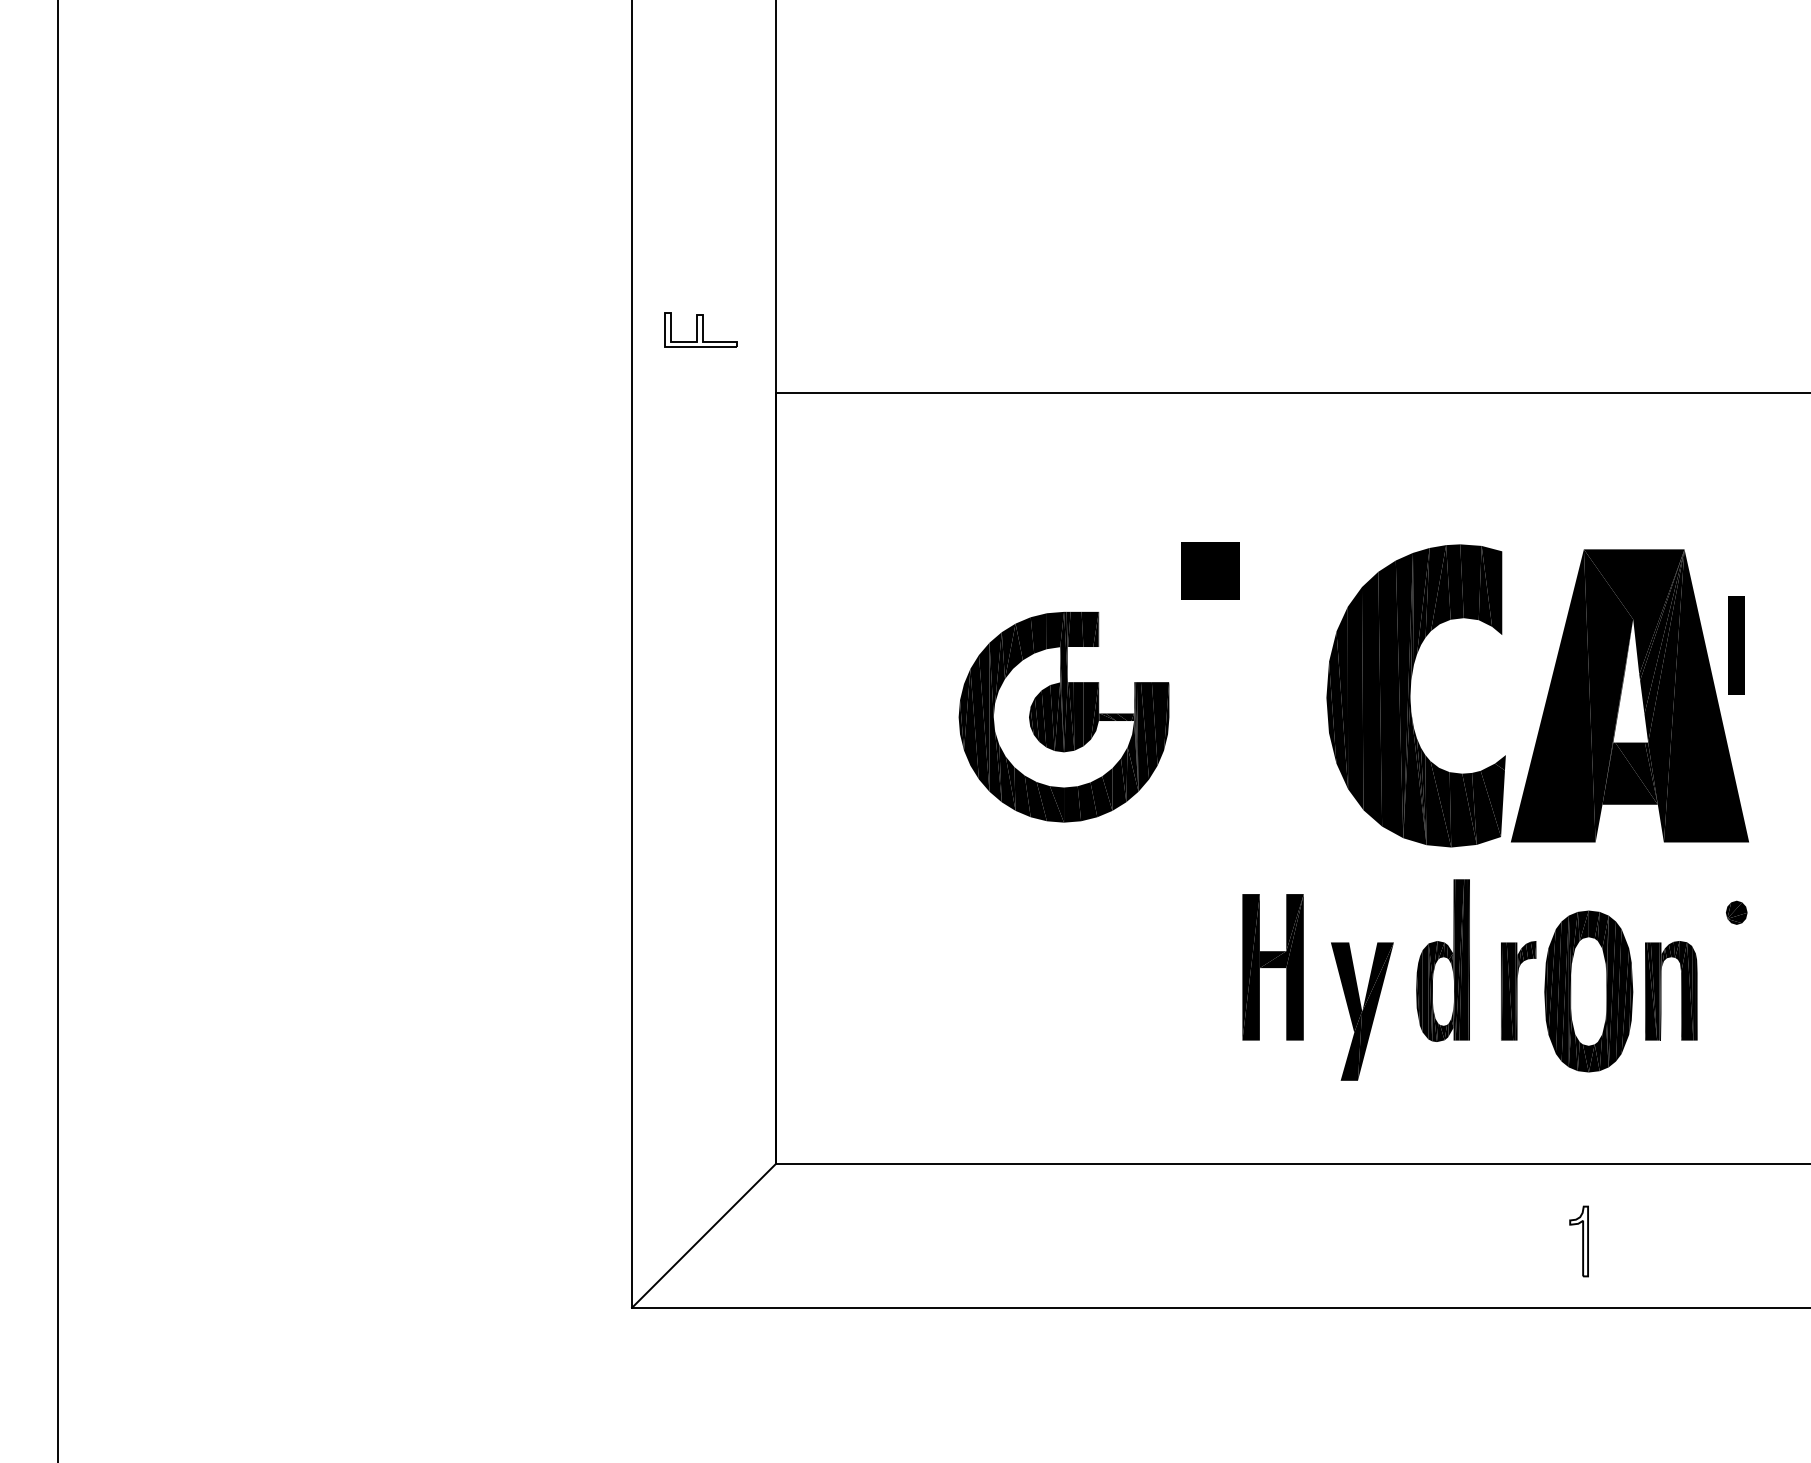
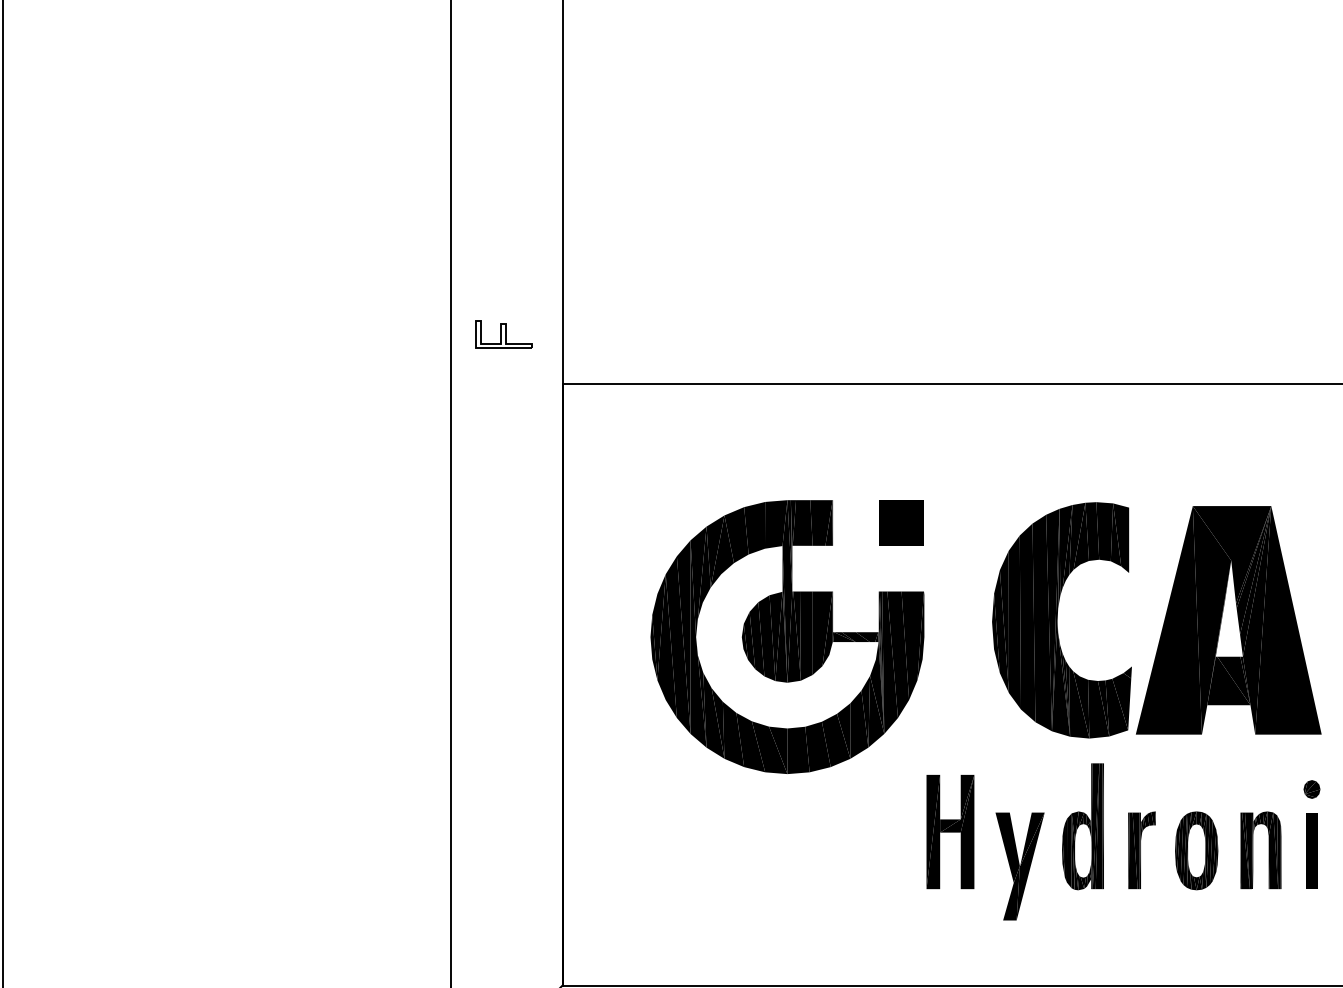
part: (1736, 645) -> (1311, 850), moved
part: (1063, 716) -> (787, 636), size x1.67
part: (1588, 991) -> (1196, 850), size x0.62

